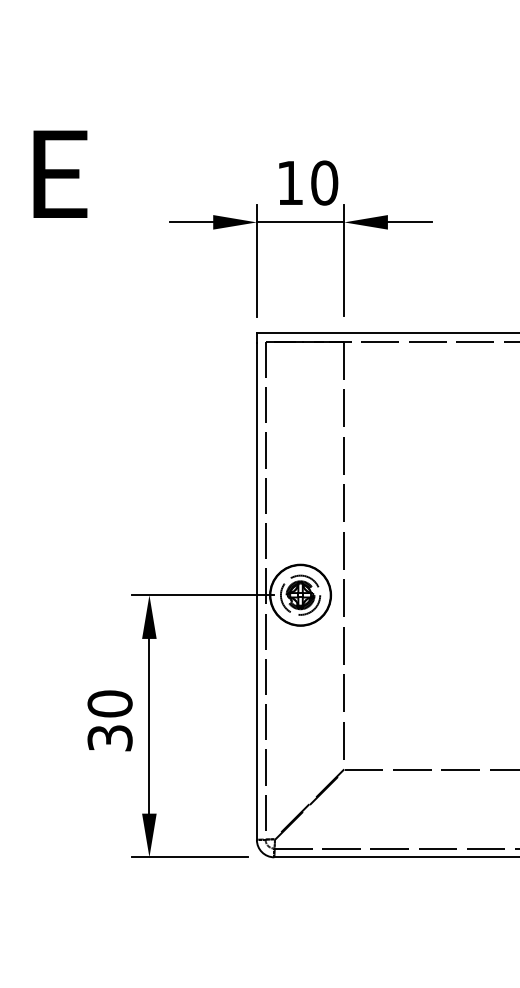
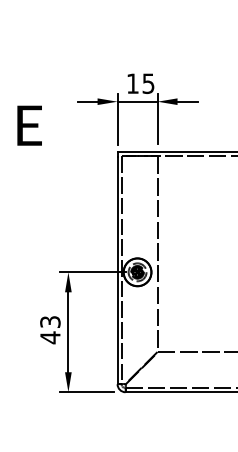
text: (60, 173) -> (29, 125), moved
text: (324, 182) -> (148, 83), 10 -> 15
text: (110, 720) -> (50, 329), 30 -> 43

